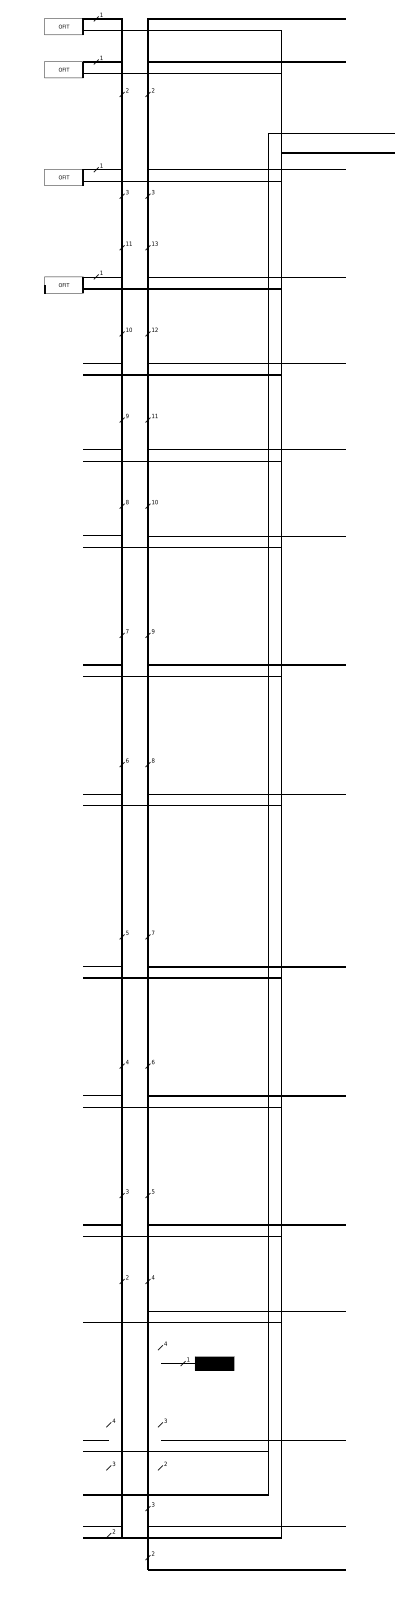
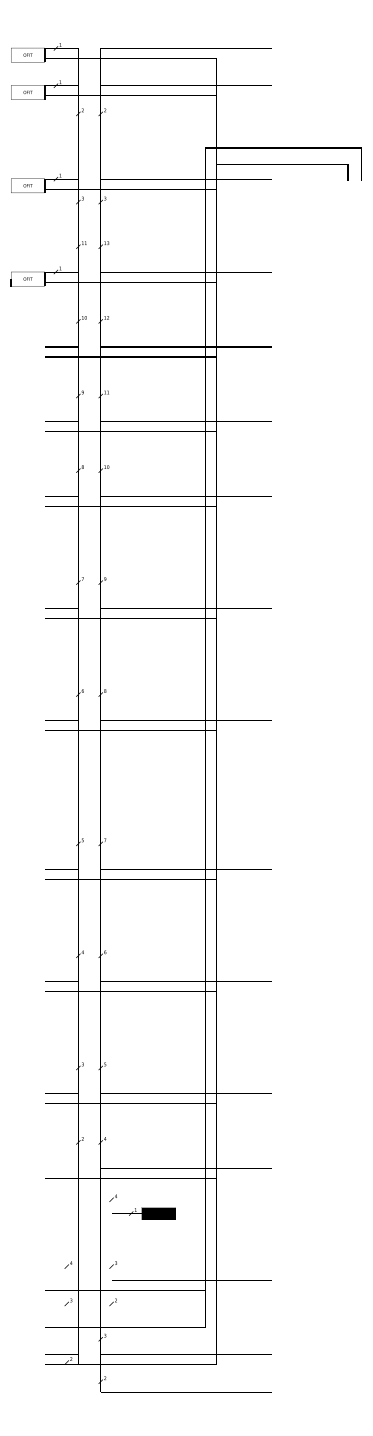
line: (95, 1439) -> (55, 1279), removed

